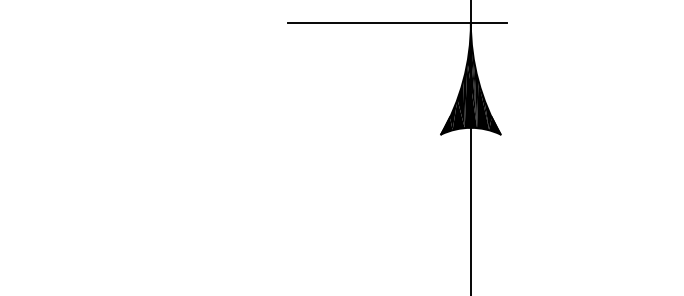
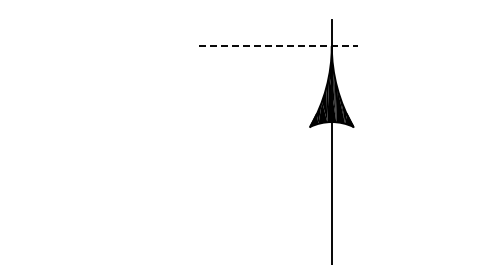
line: (397, 23) -> (278, 46), solid -> dashed

